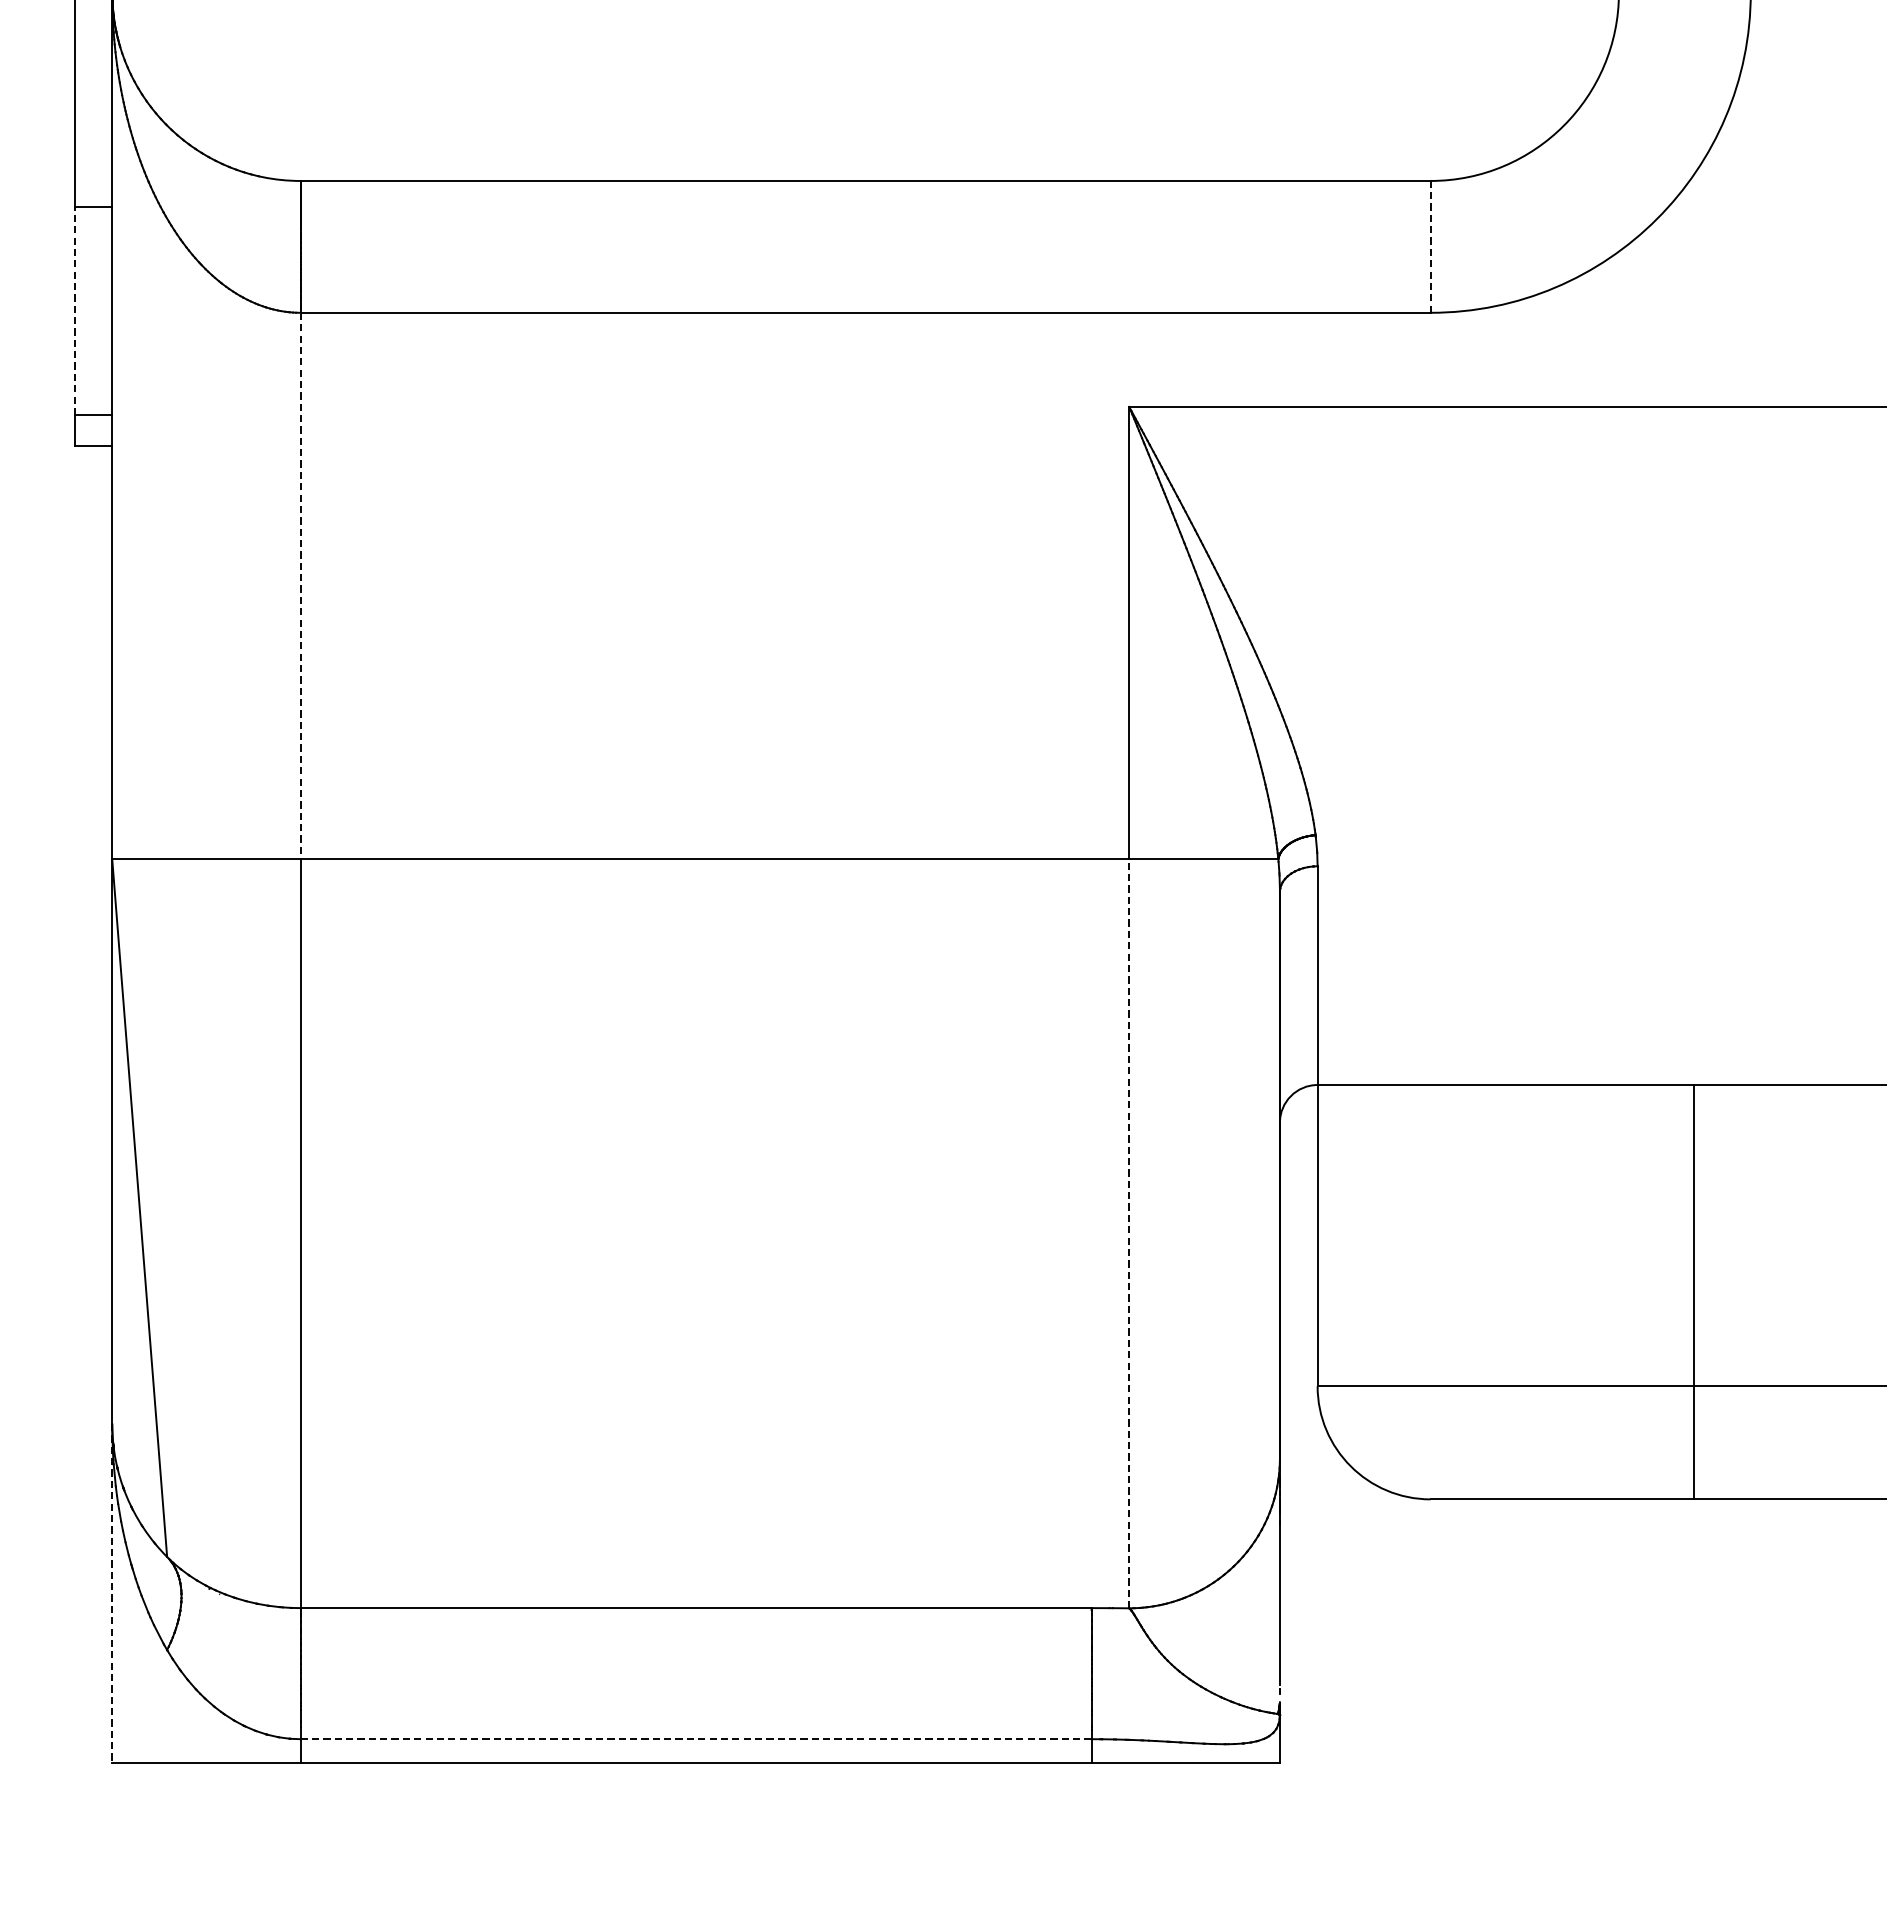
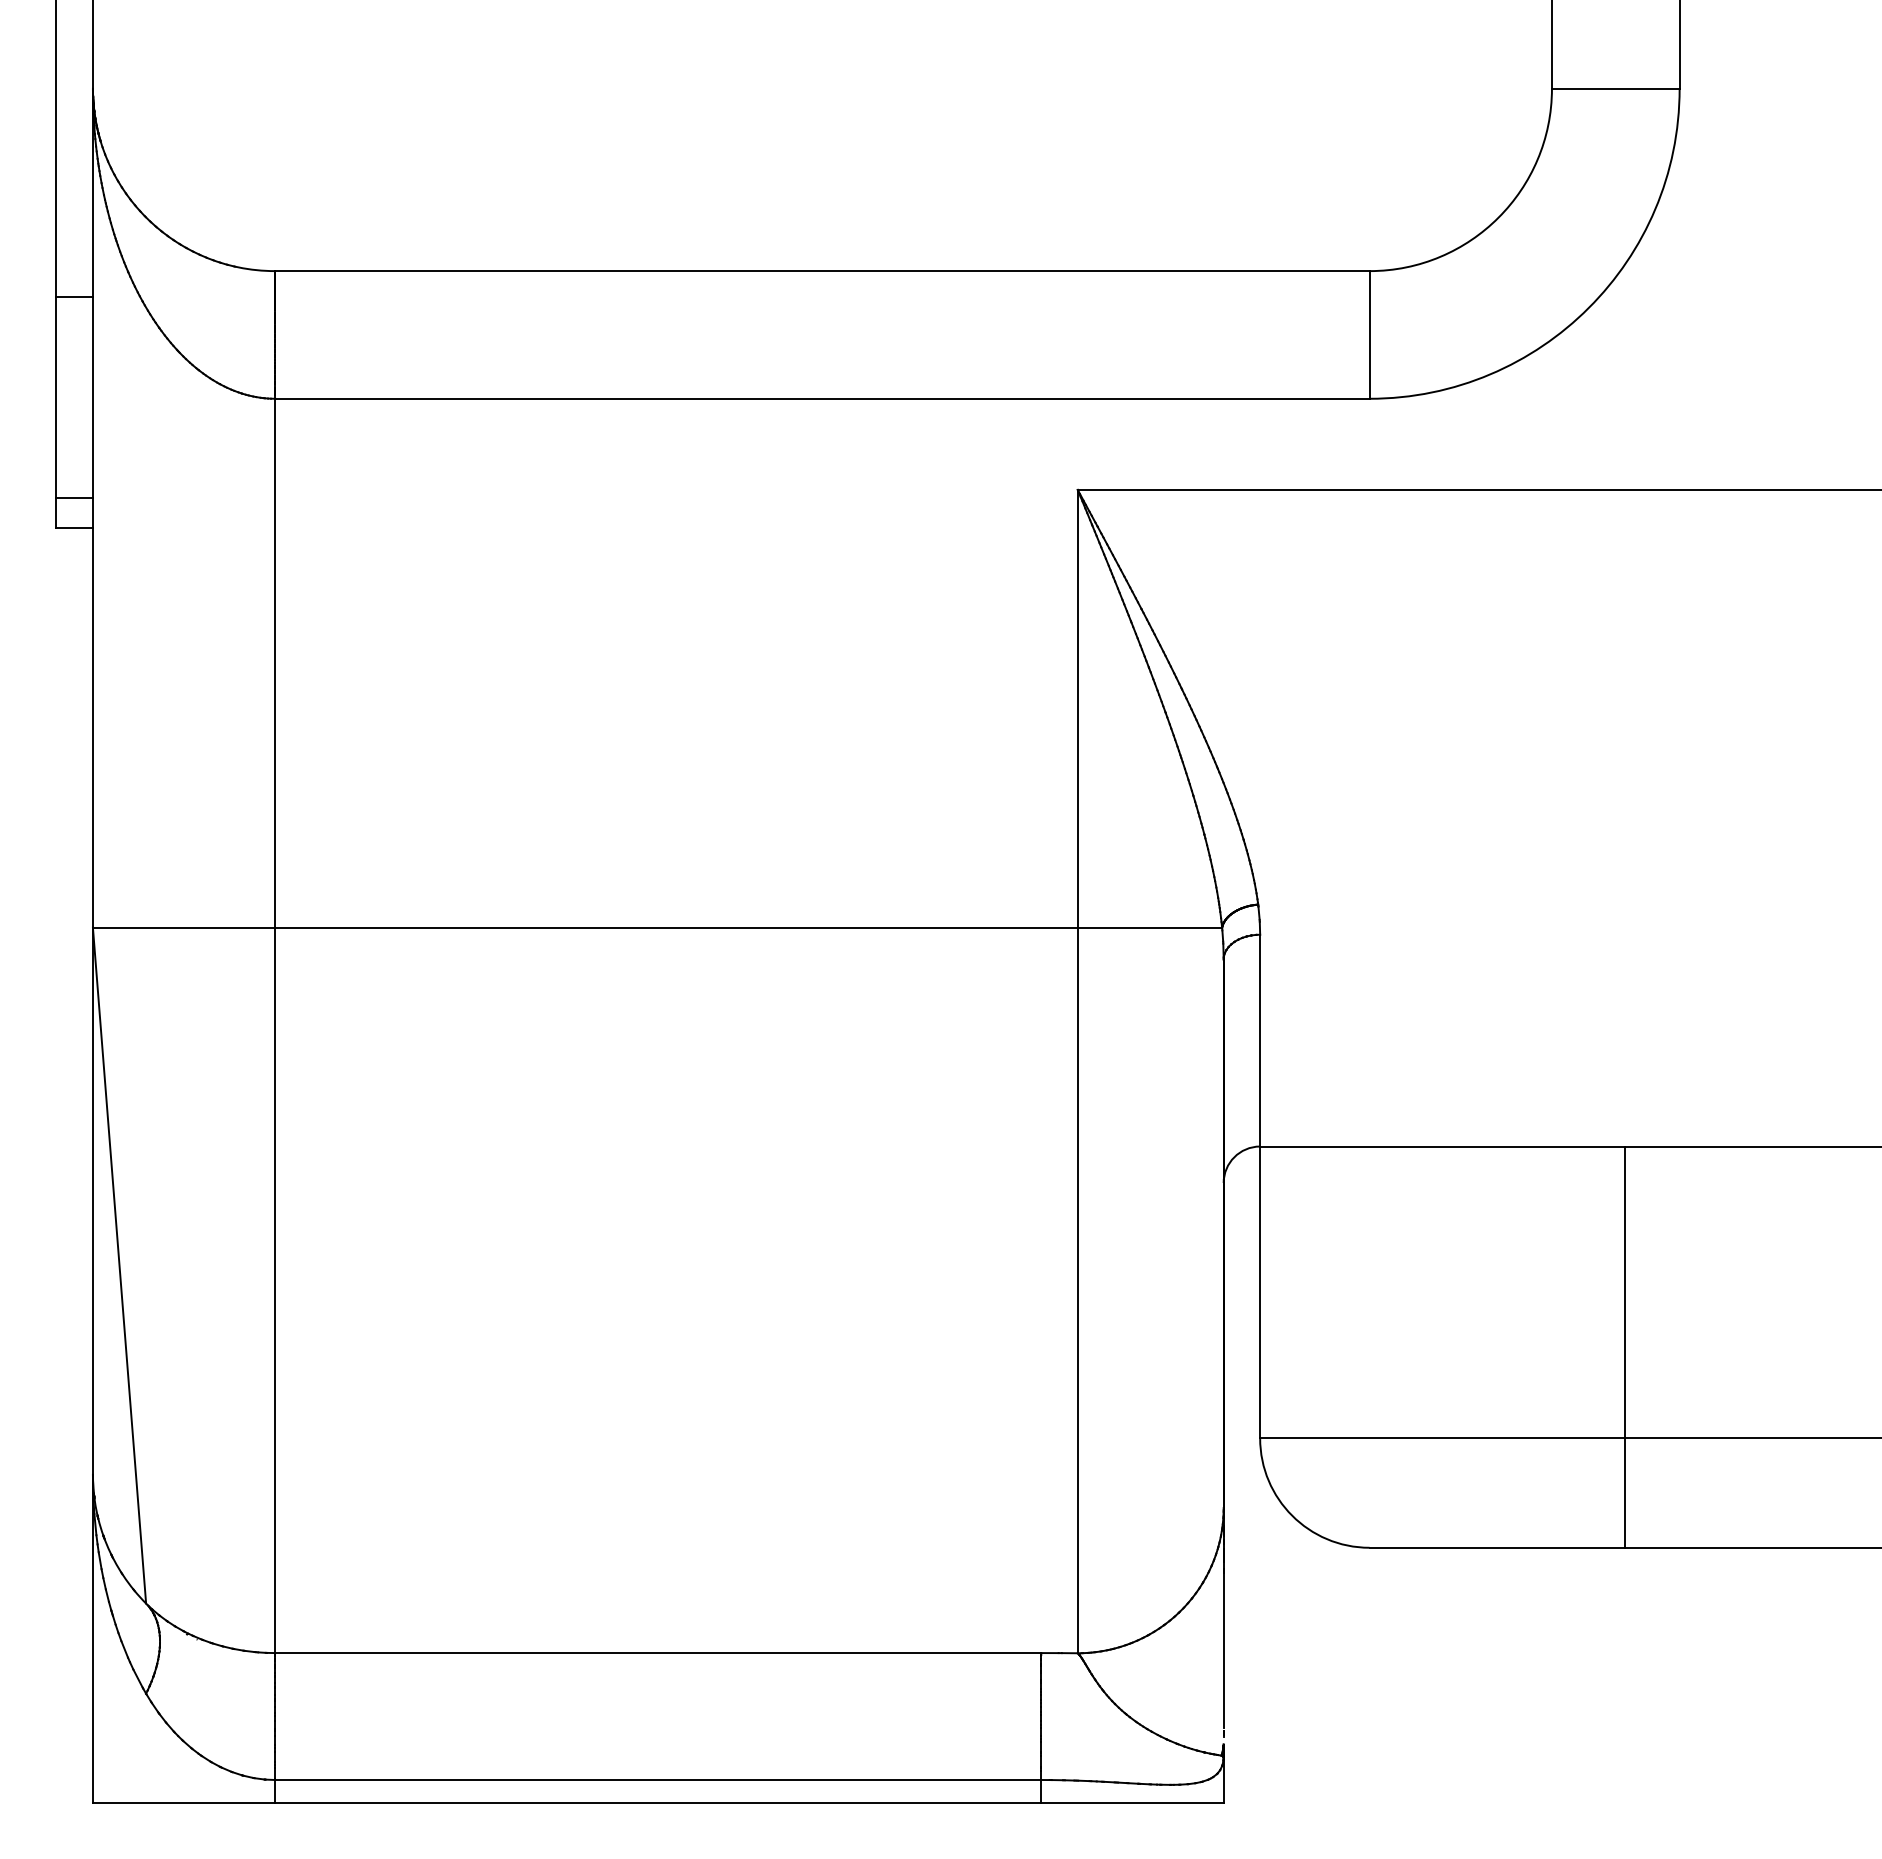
line: (1430, 246) -> (1369, 334), dashed -> solid
line: (74, 311) -> (56, 397), dashed -> solid
line: (300, 586) -> (275, 663), dashed -> solid
line: (1128, 1233) -> (1077, 1290), dashed -> solid
line: (111, 1594) -> (92, 1639), dashed -> solid
line: (696, 1739) -> (658, 1780), dashed -> solid

